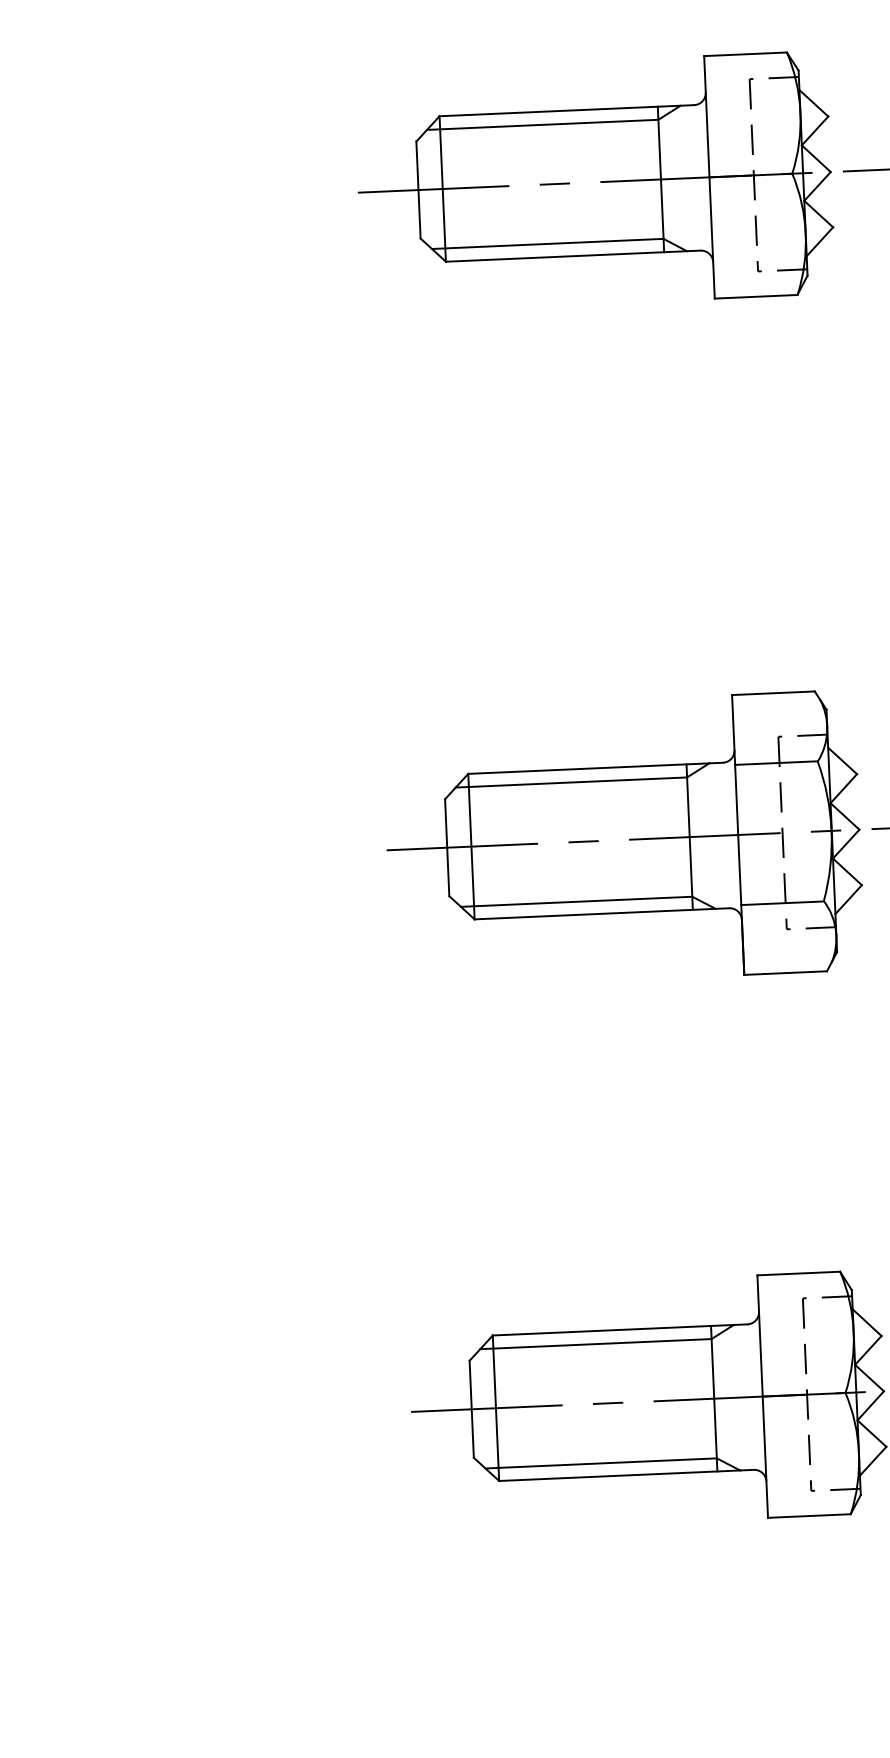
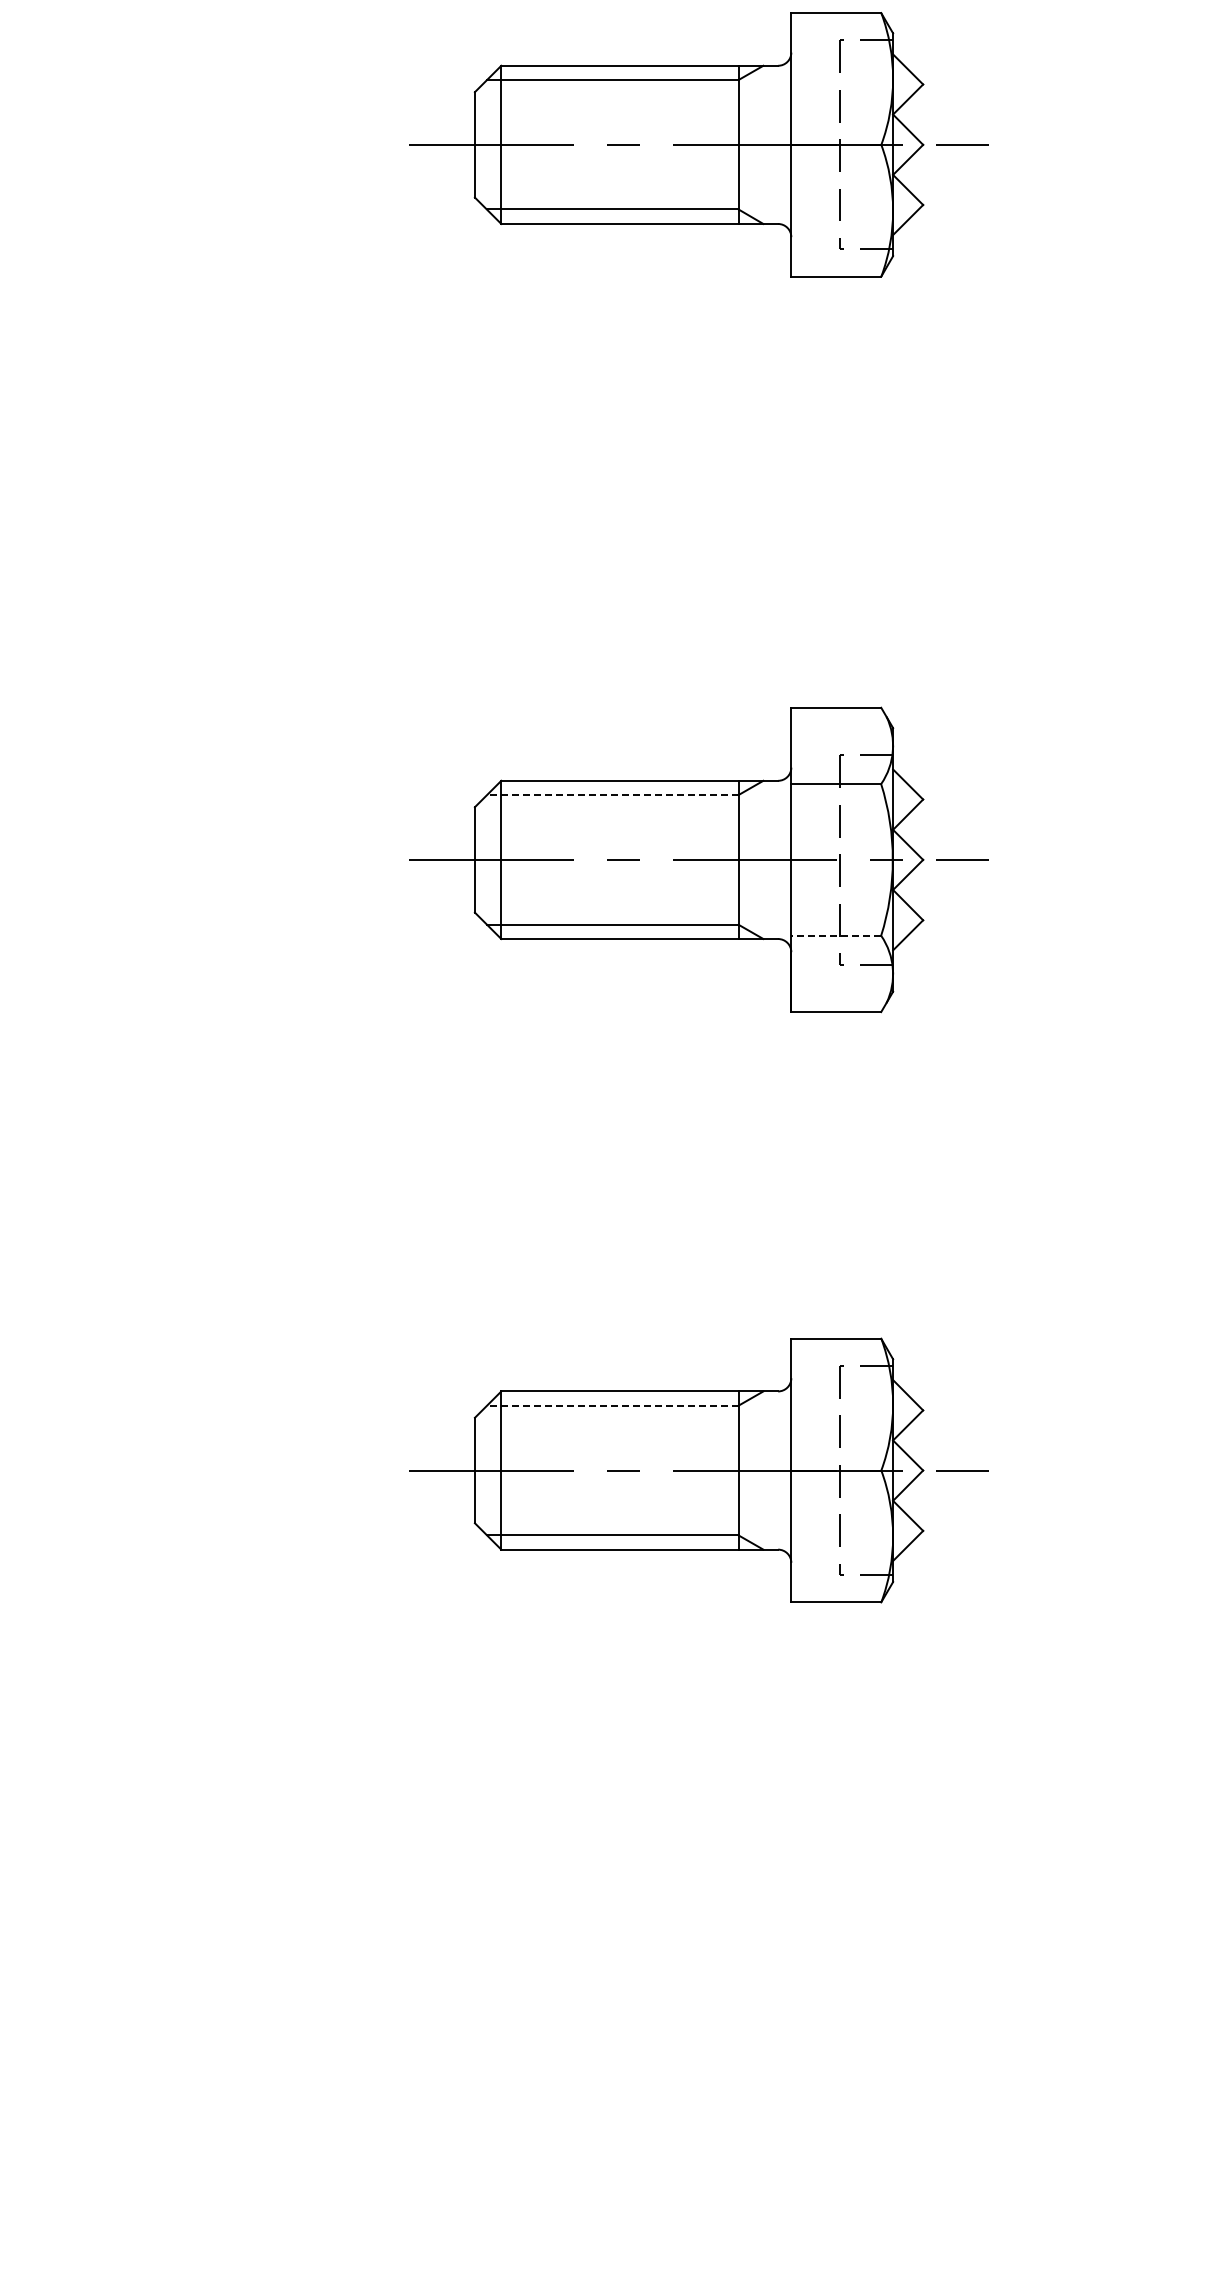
line: (571, 782) -> (612, 795), solid -> dashed
line: (782, 903) -> (836, 936), solid -> dashed
line: (595, 1343) -> (612, 1405), solid -> dashed

